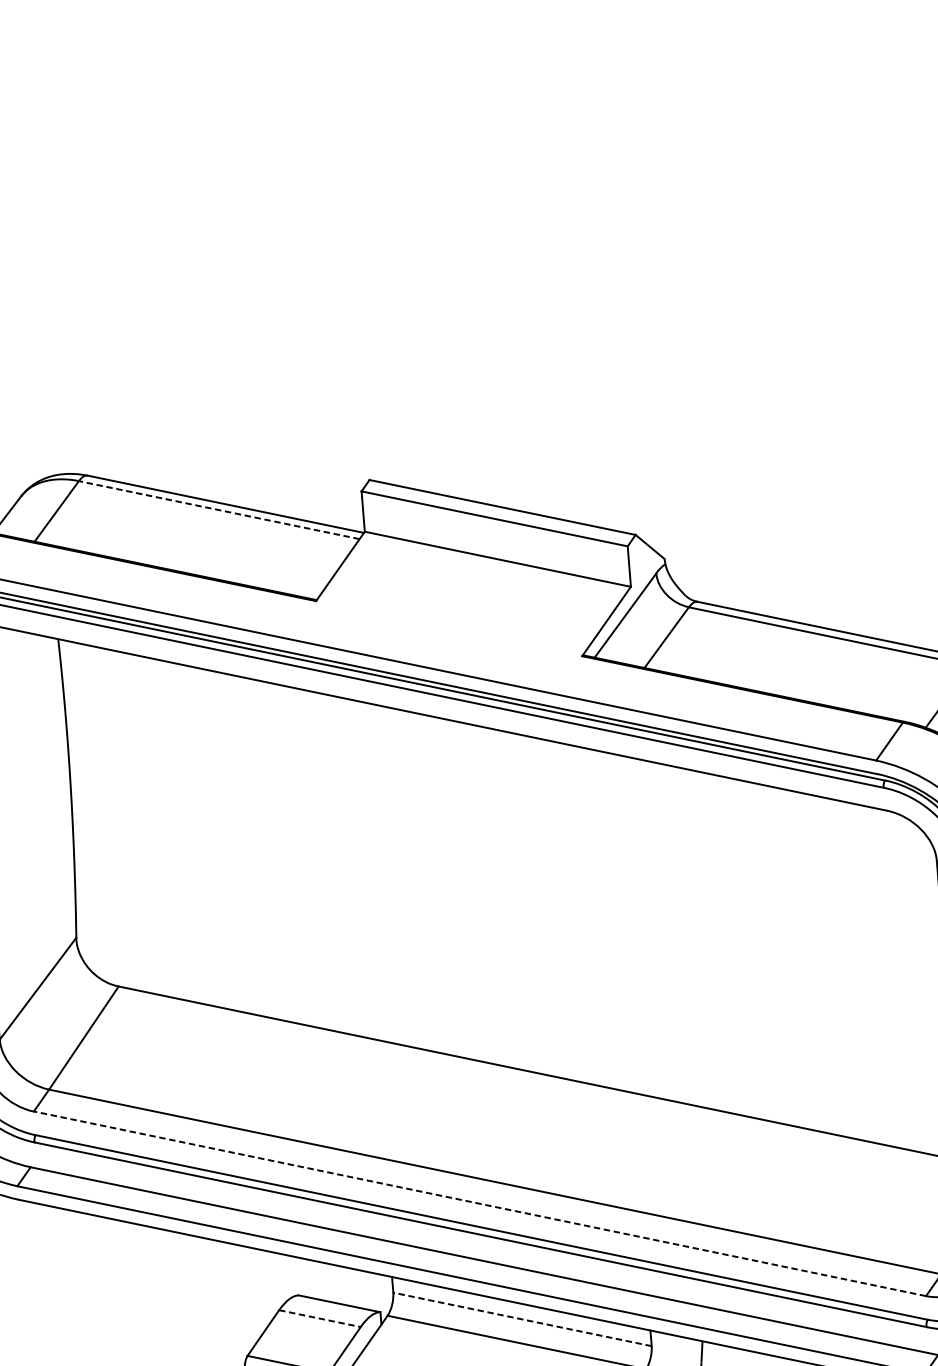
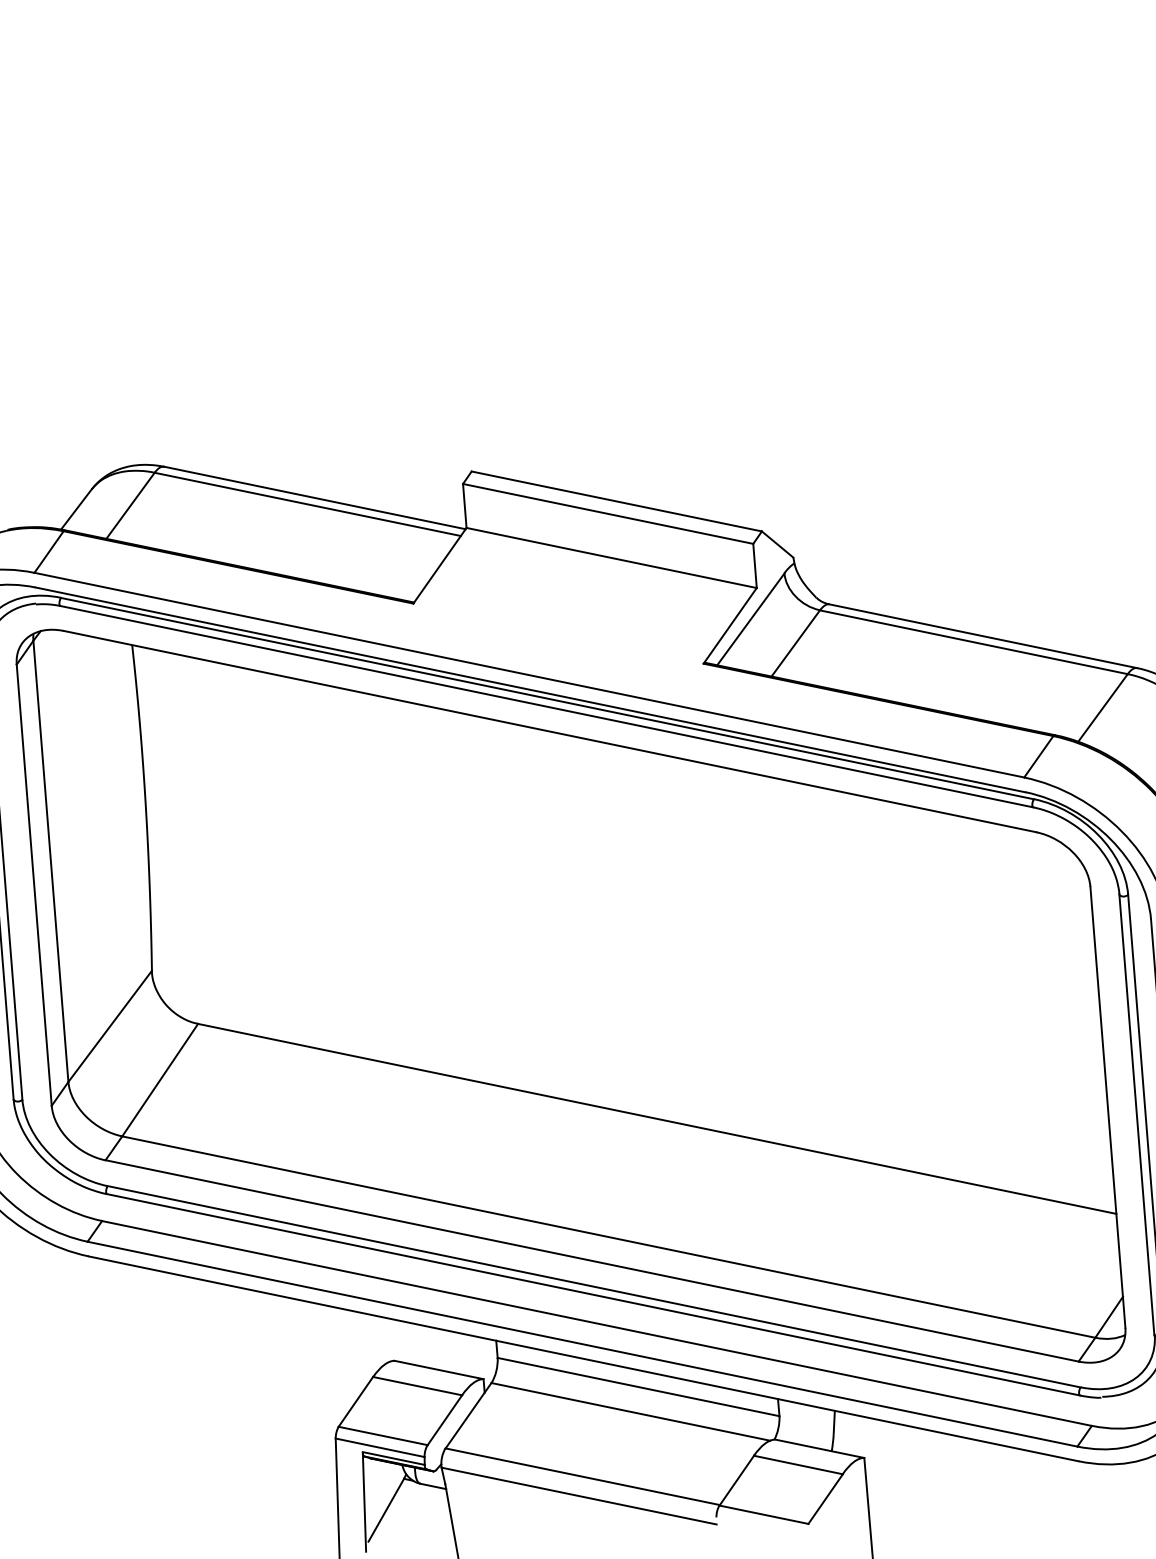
line: (218, 510) -> (307, 504), dashed -> solid
line: (480, 1203) -> (592, 1260), dashed -> solid
line: (320, 1318) -> (418, 1386), dashed -> solid
line: (522, 1319) -> (638, 1387), dashed -> solid

